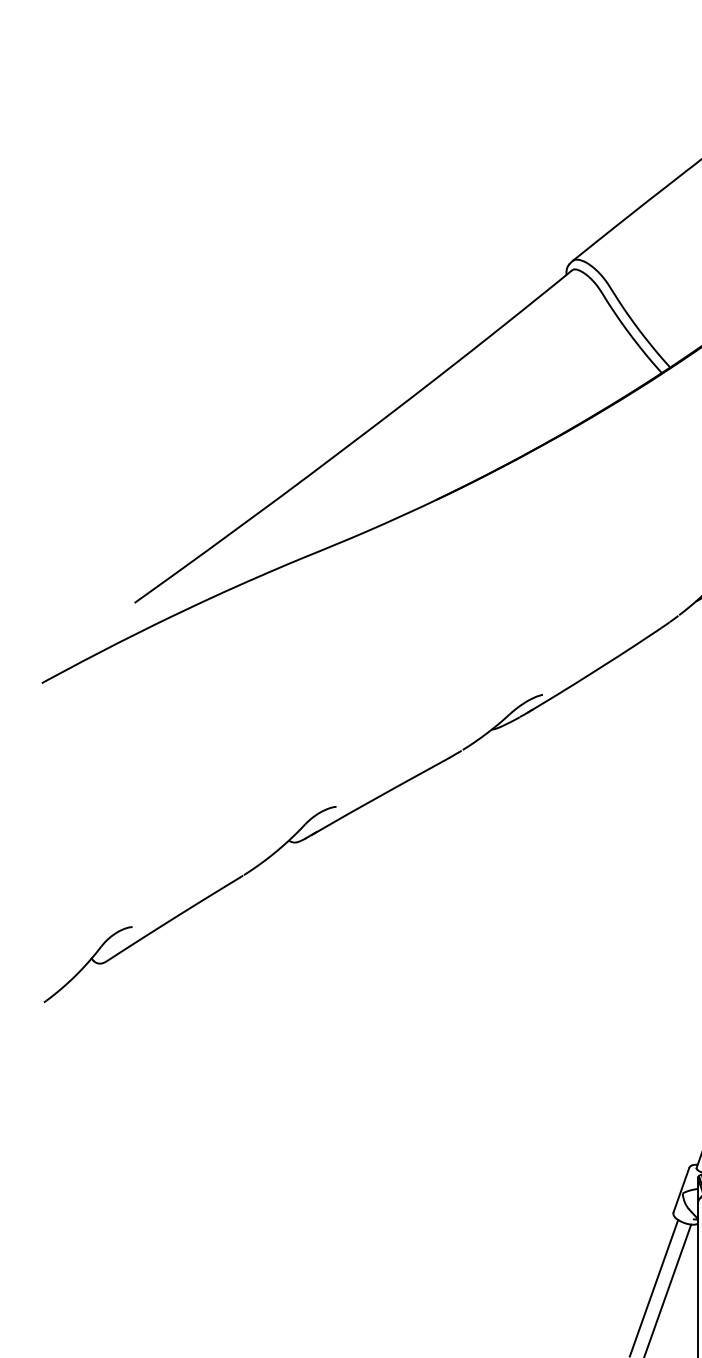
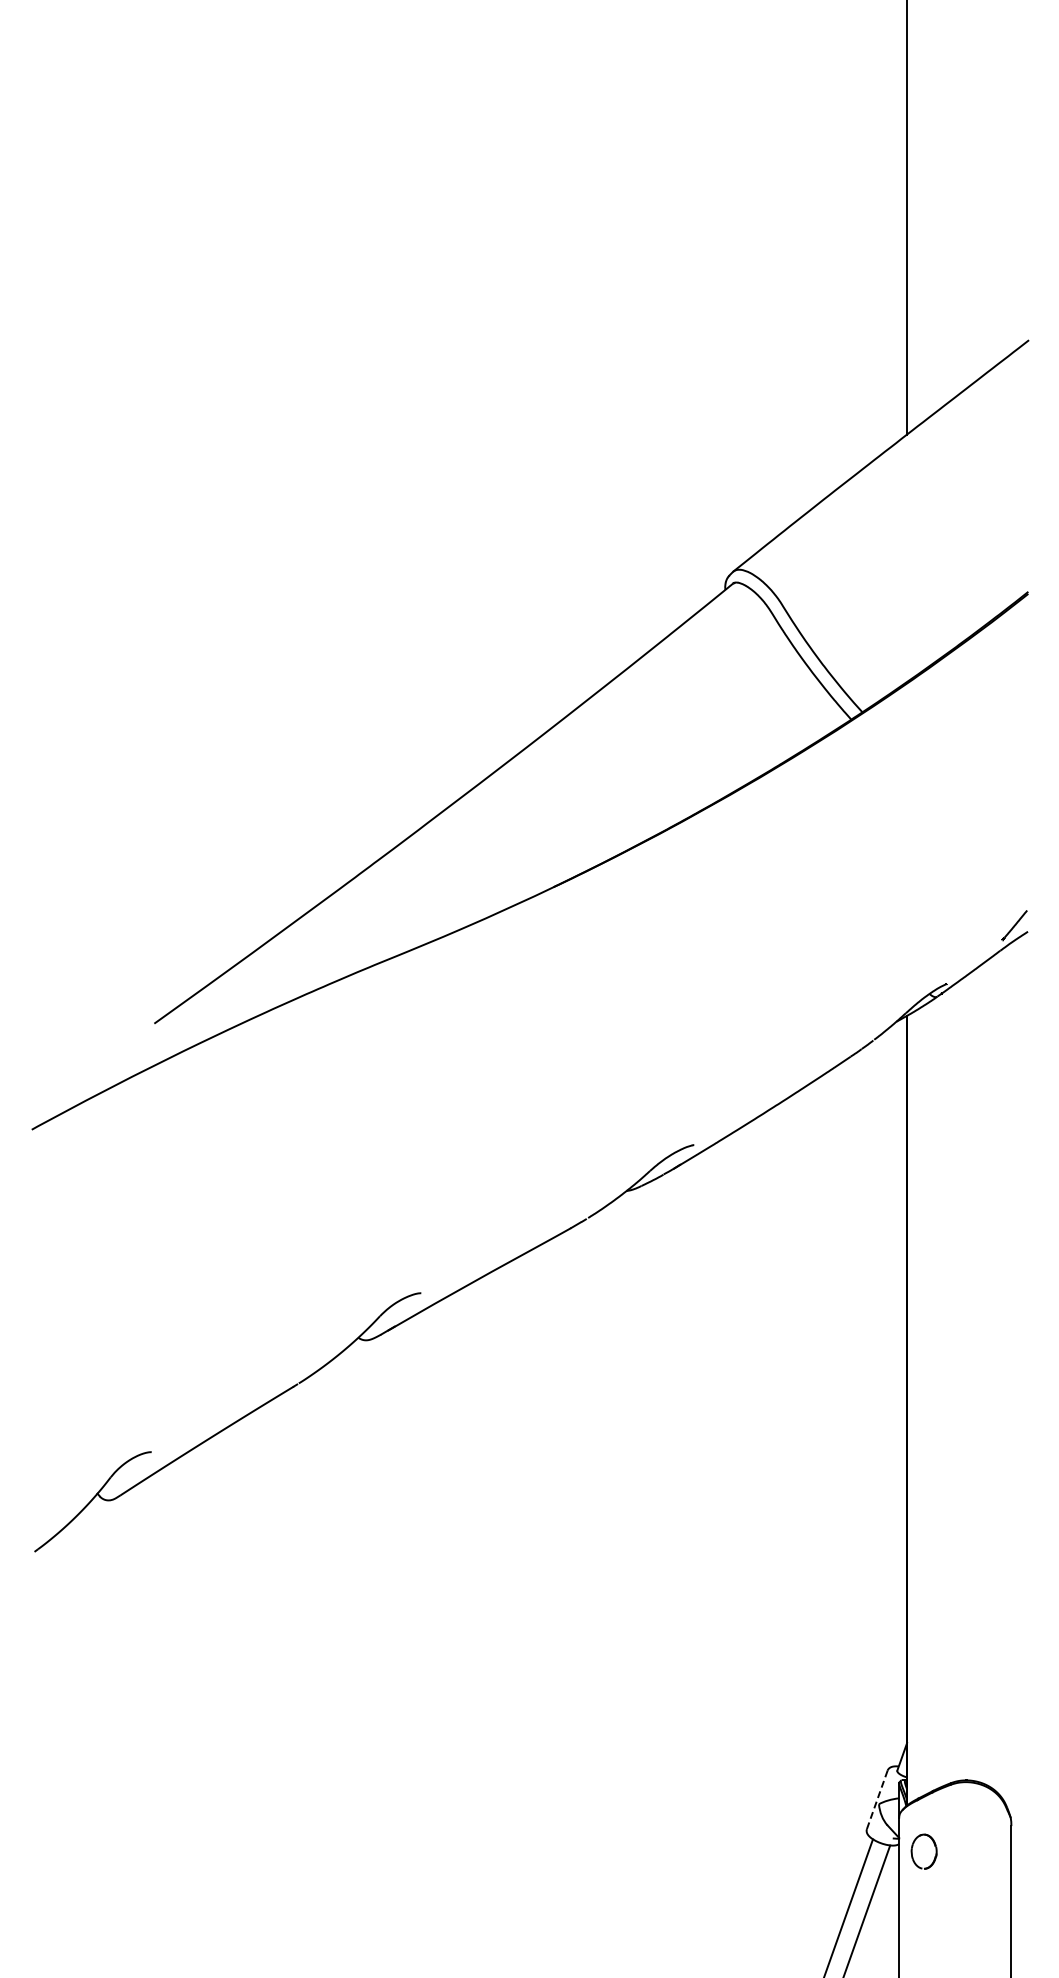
line: (681, 1190) -> (877, 1800), solid -> dashed

